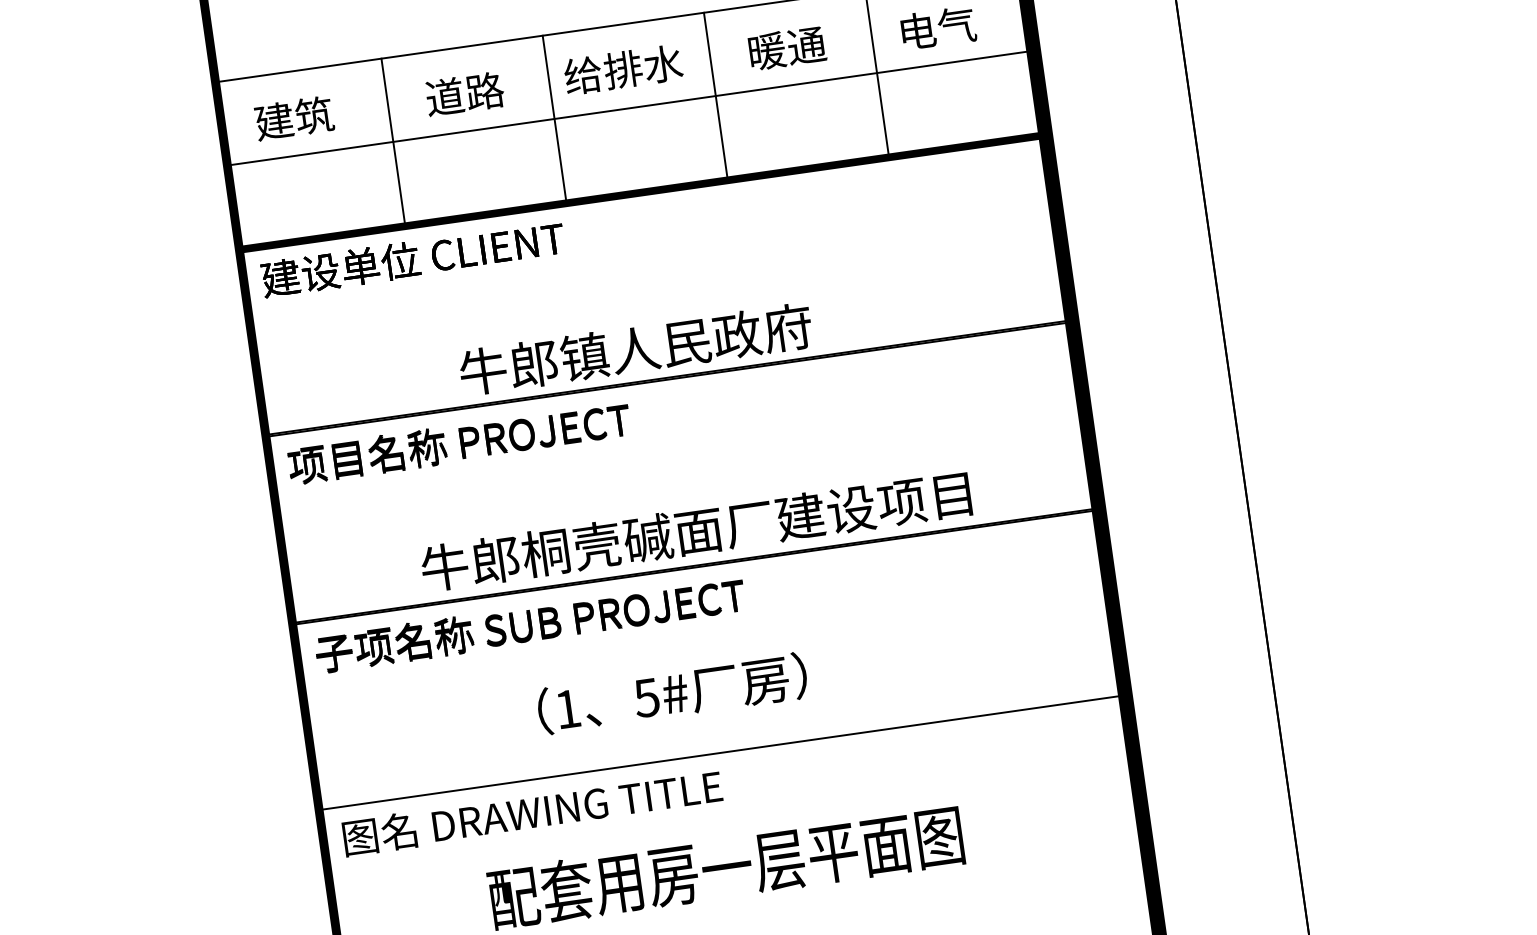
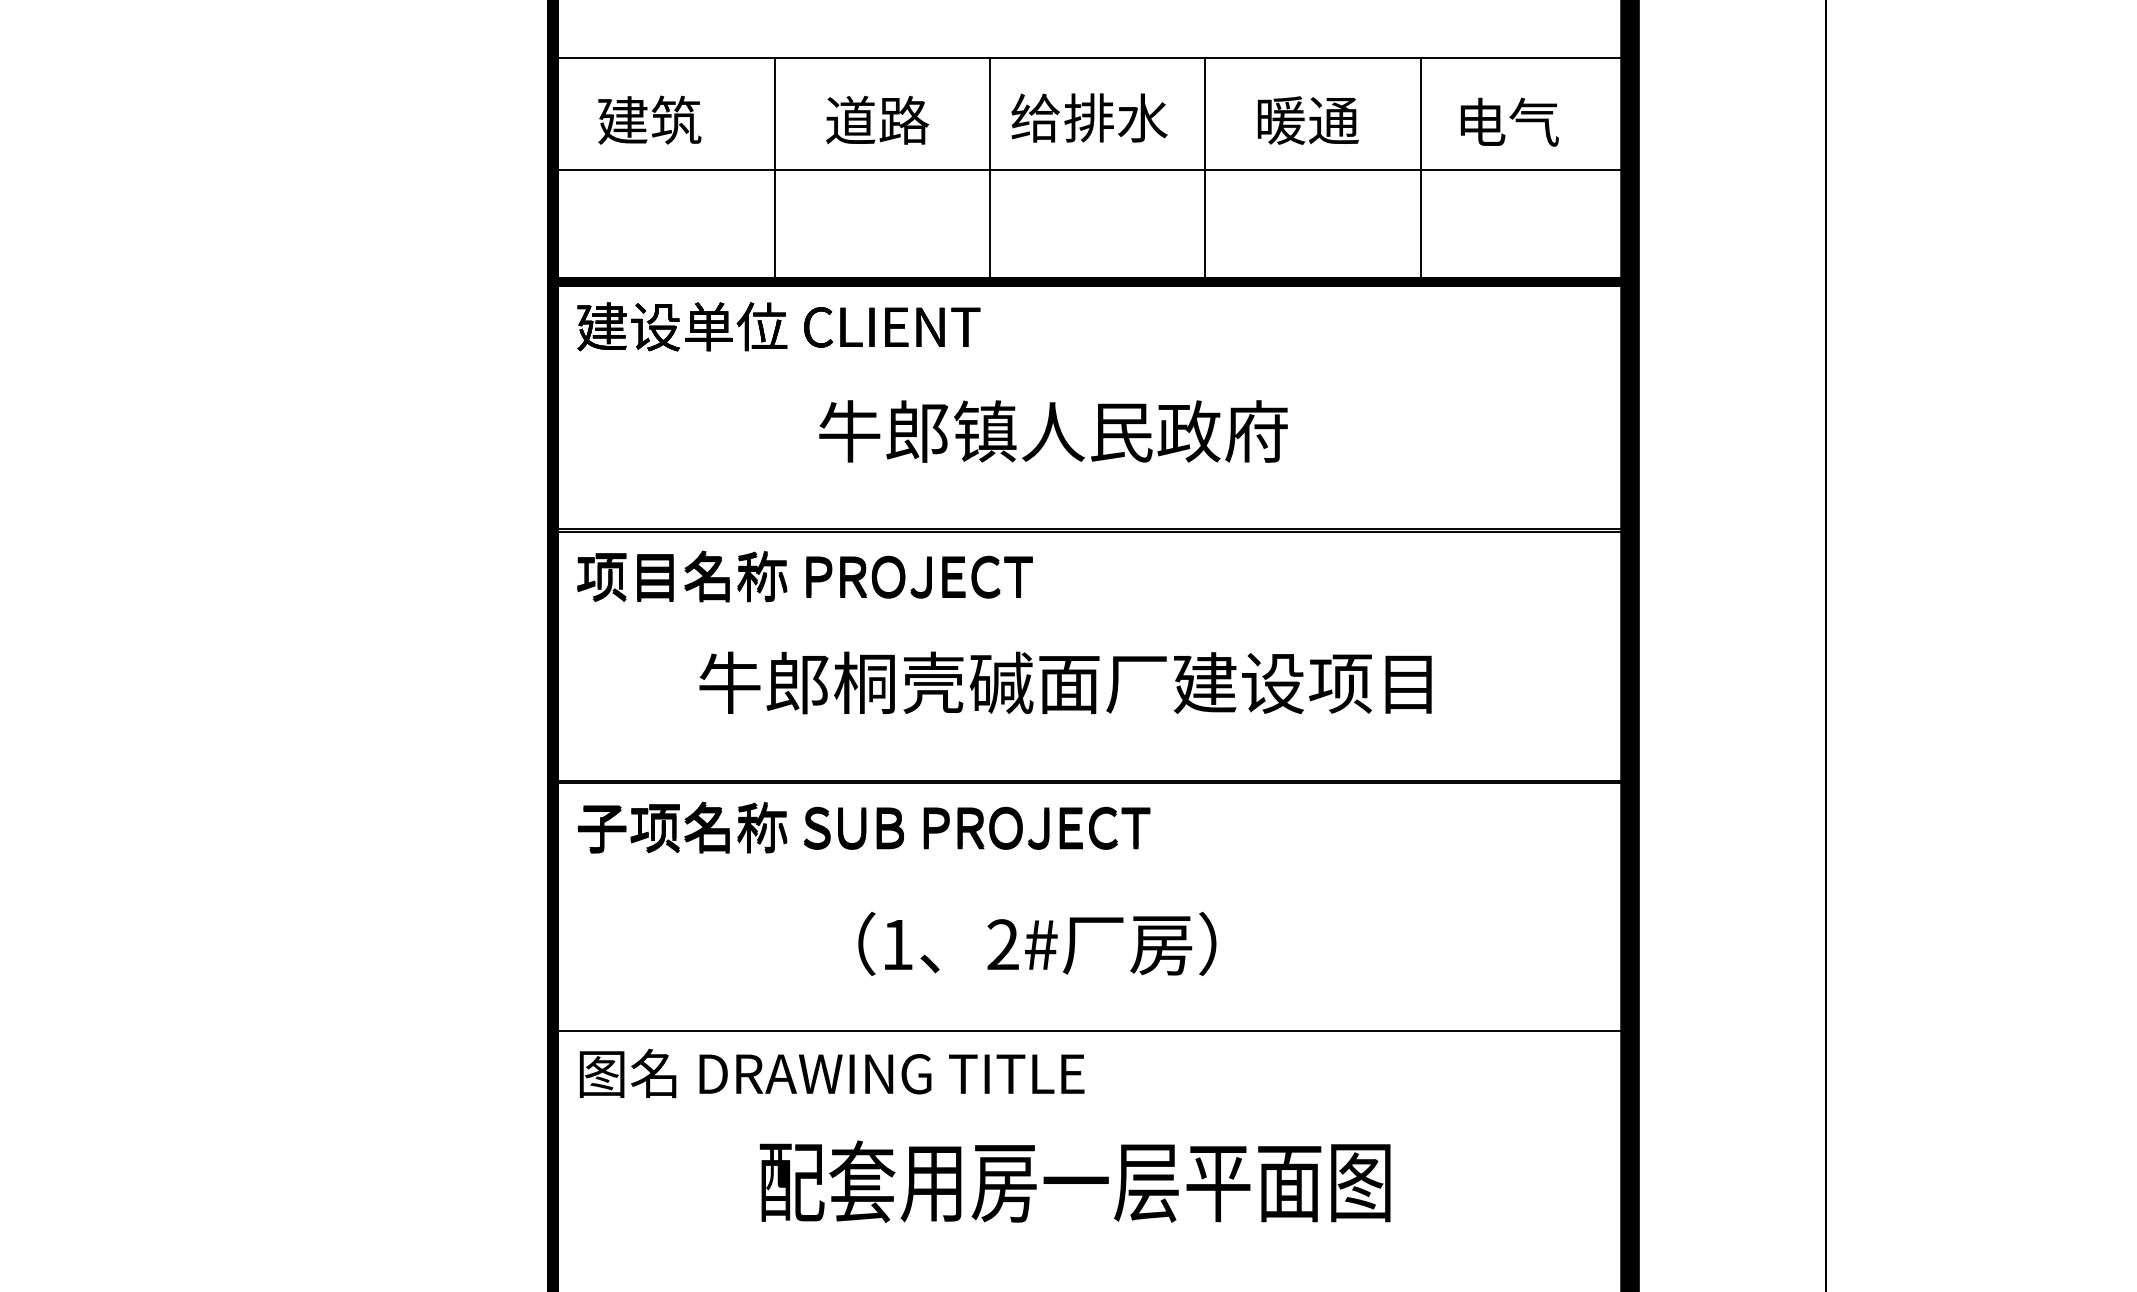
text: (635, 349) -> (1053, 431), moved
text: (696, 531) -> (1065, 682), moved
text: (646, 697) -> (1002, 944), 5# -> 2#

